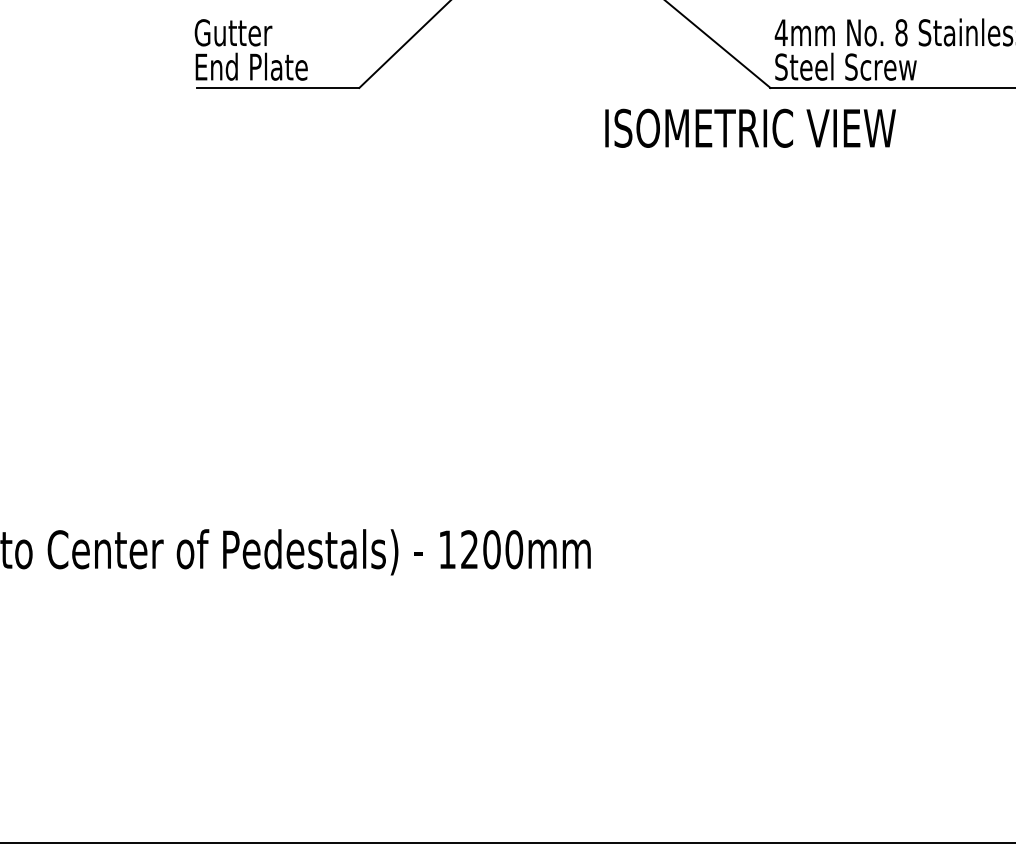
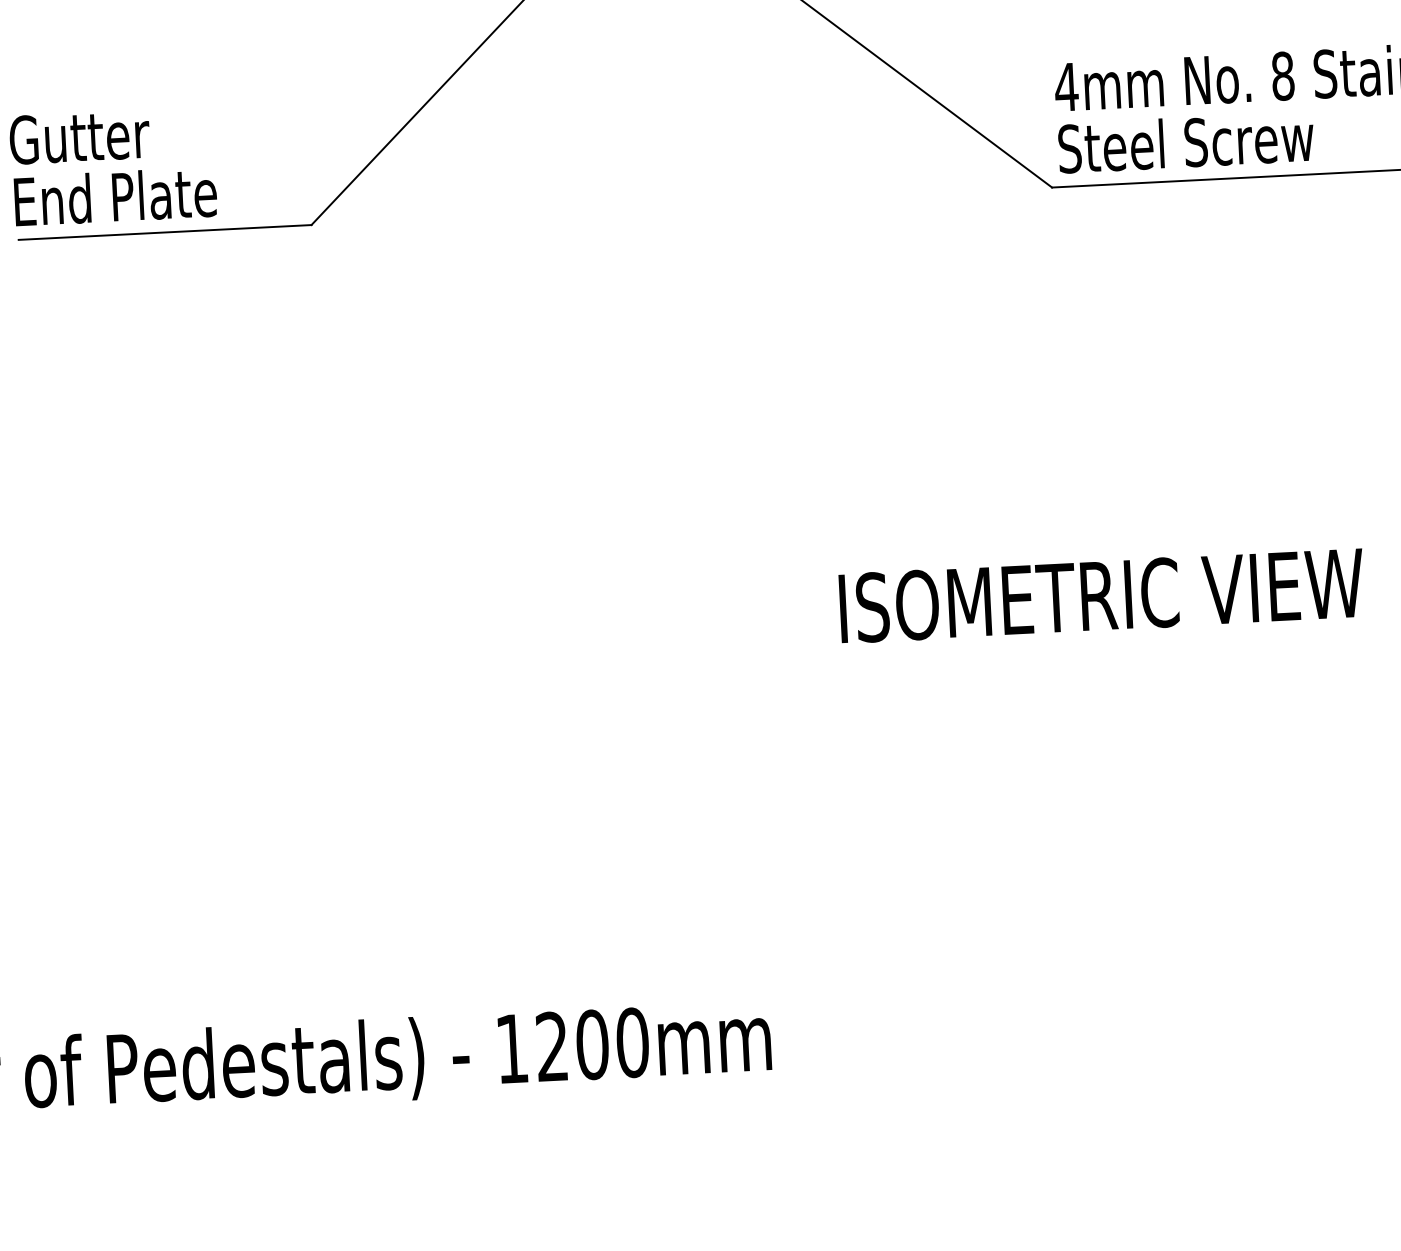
text: (750, 127) -> (1101, 594), moved

